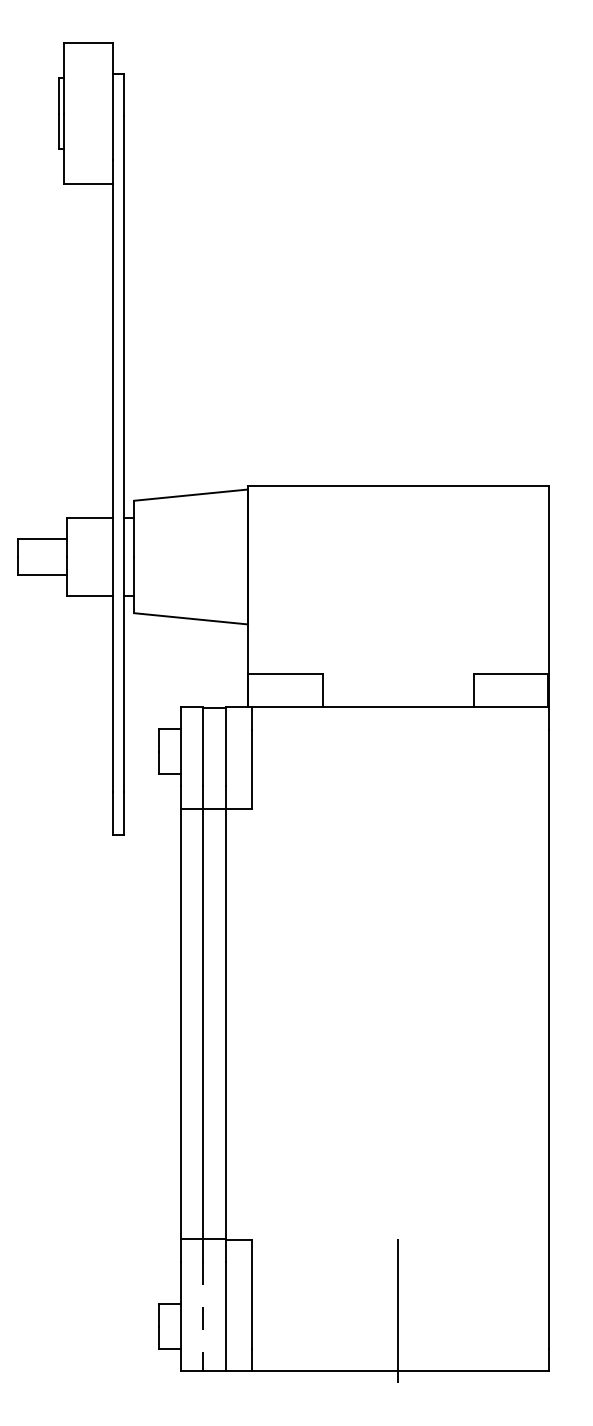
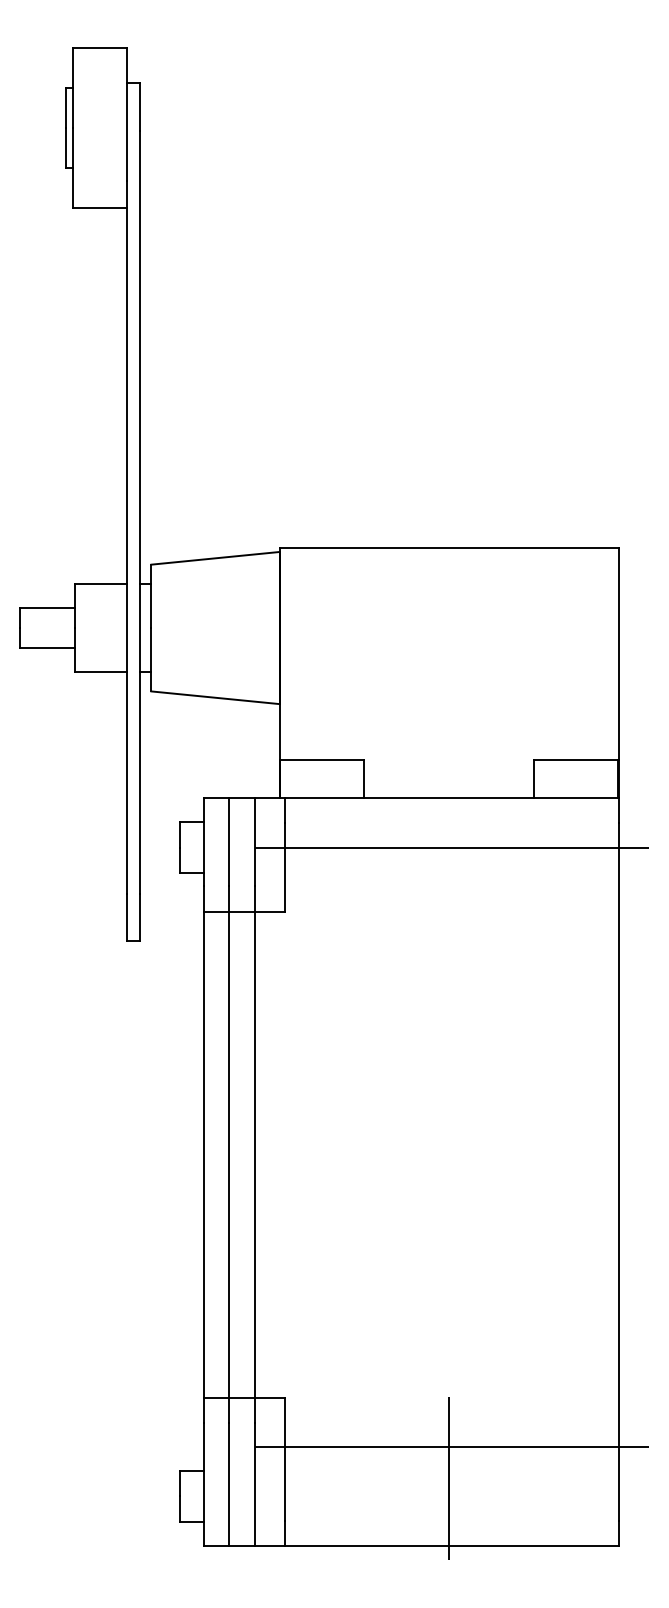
line: (400, 751) -> (451, 847), added
line: (400, 1282) -> (451, 1446), added
line: (203, 1317) -> (229, 1485), dashed -> solid

